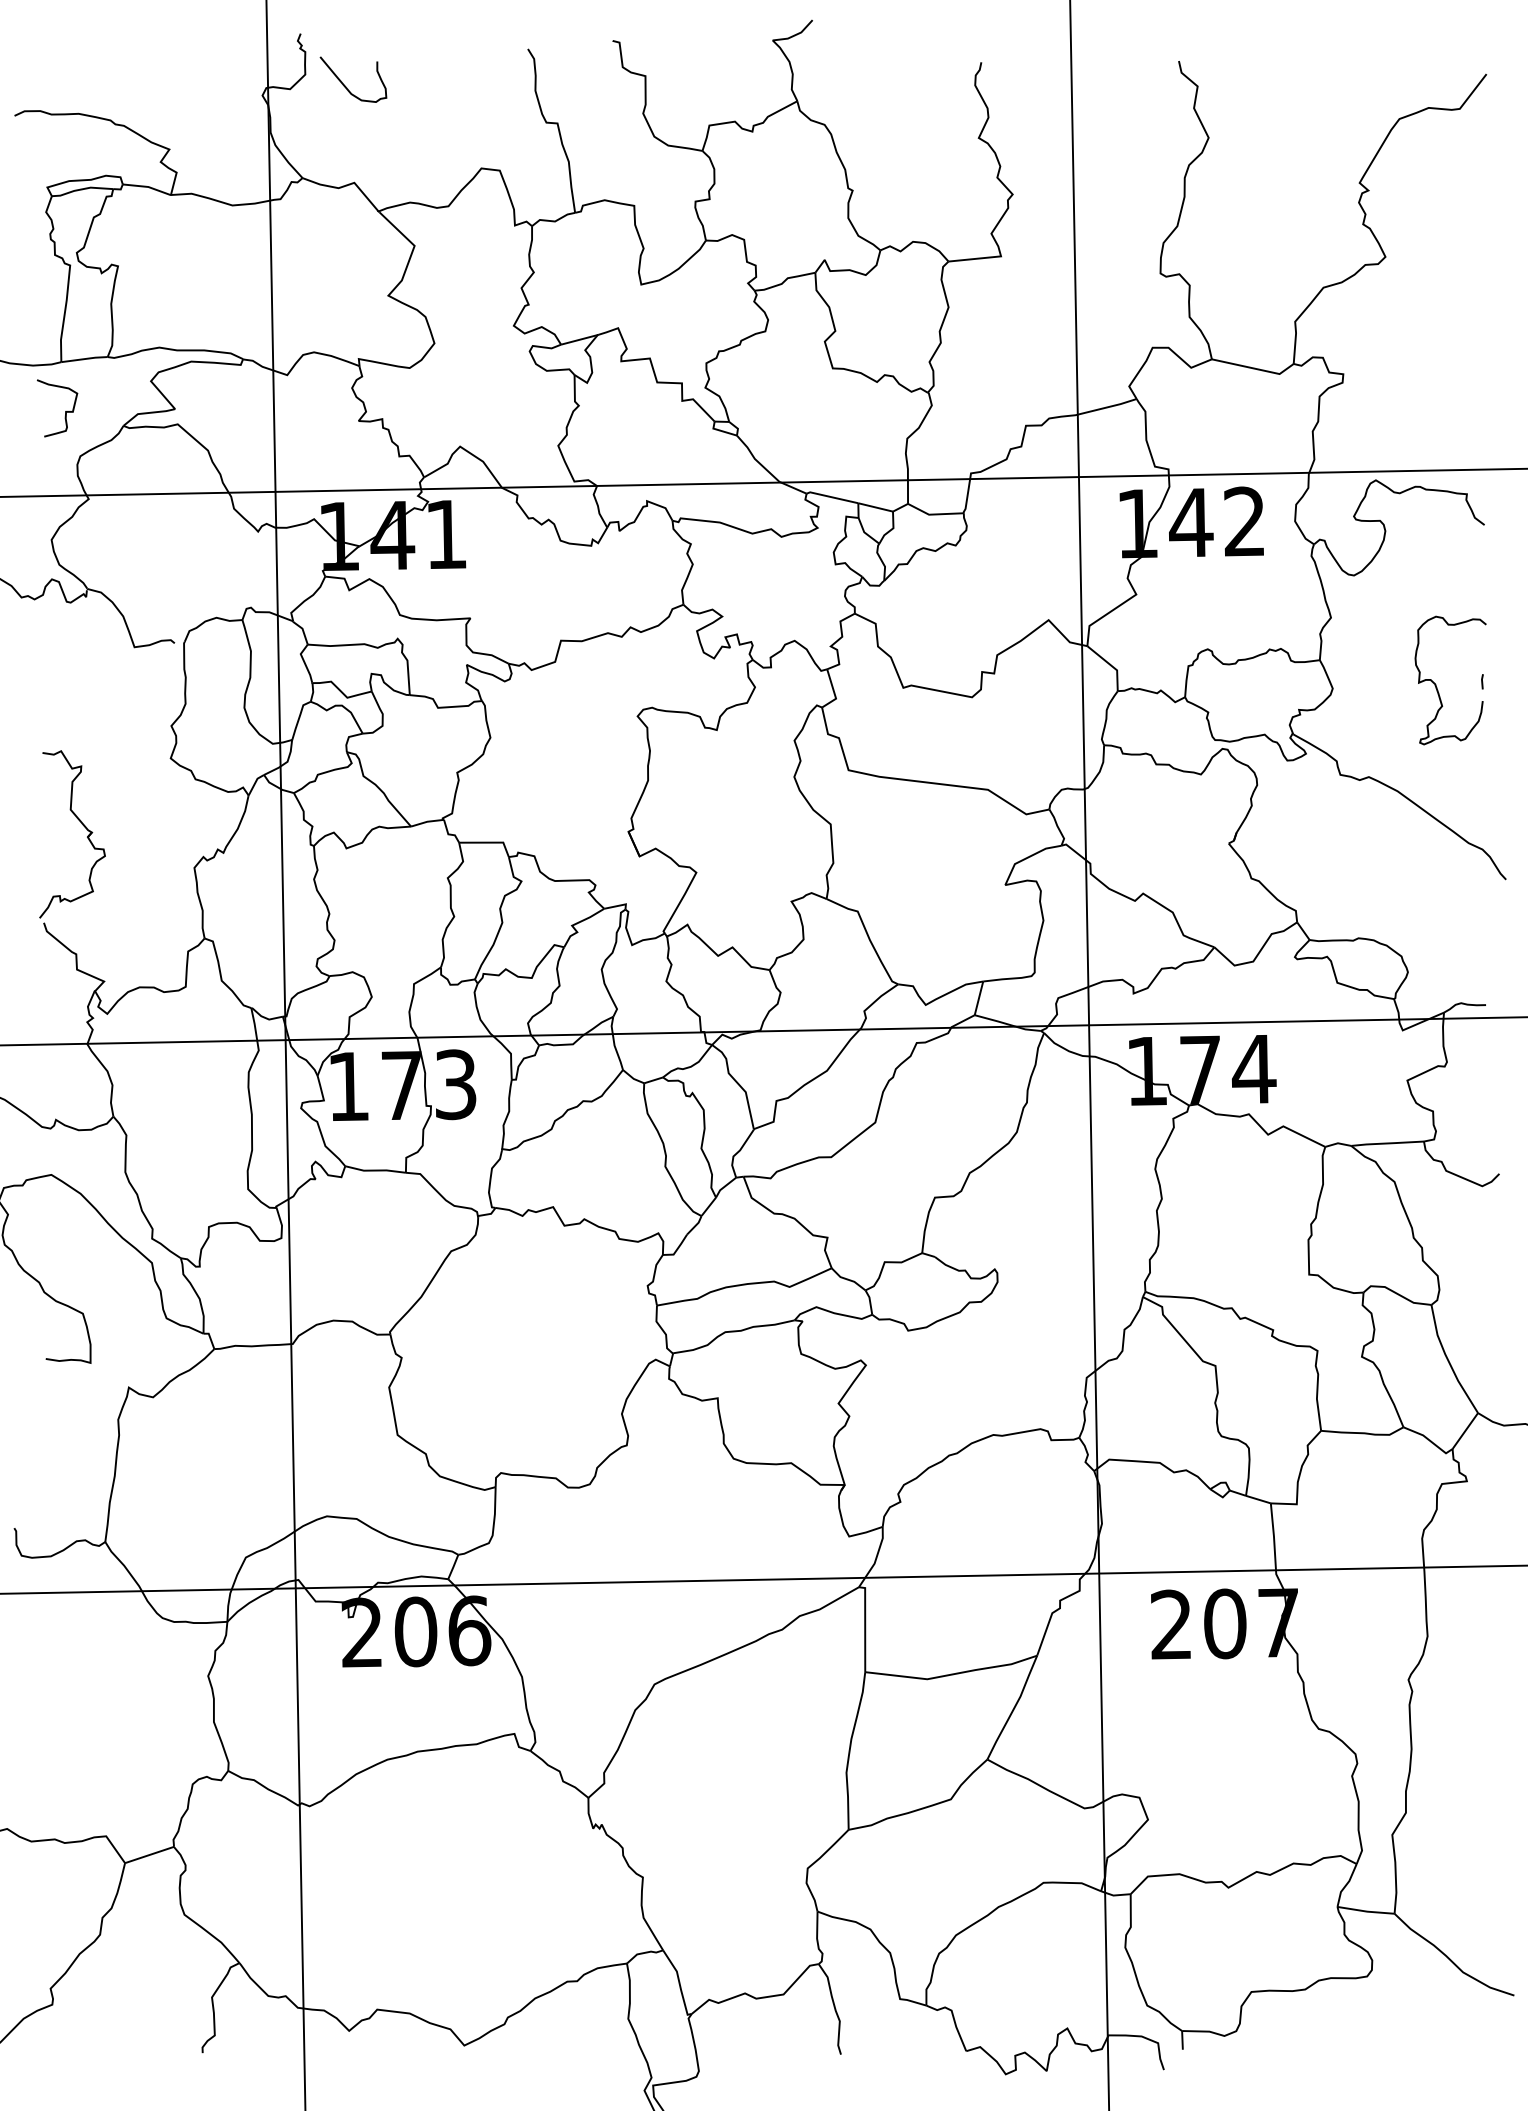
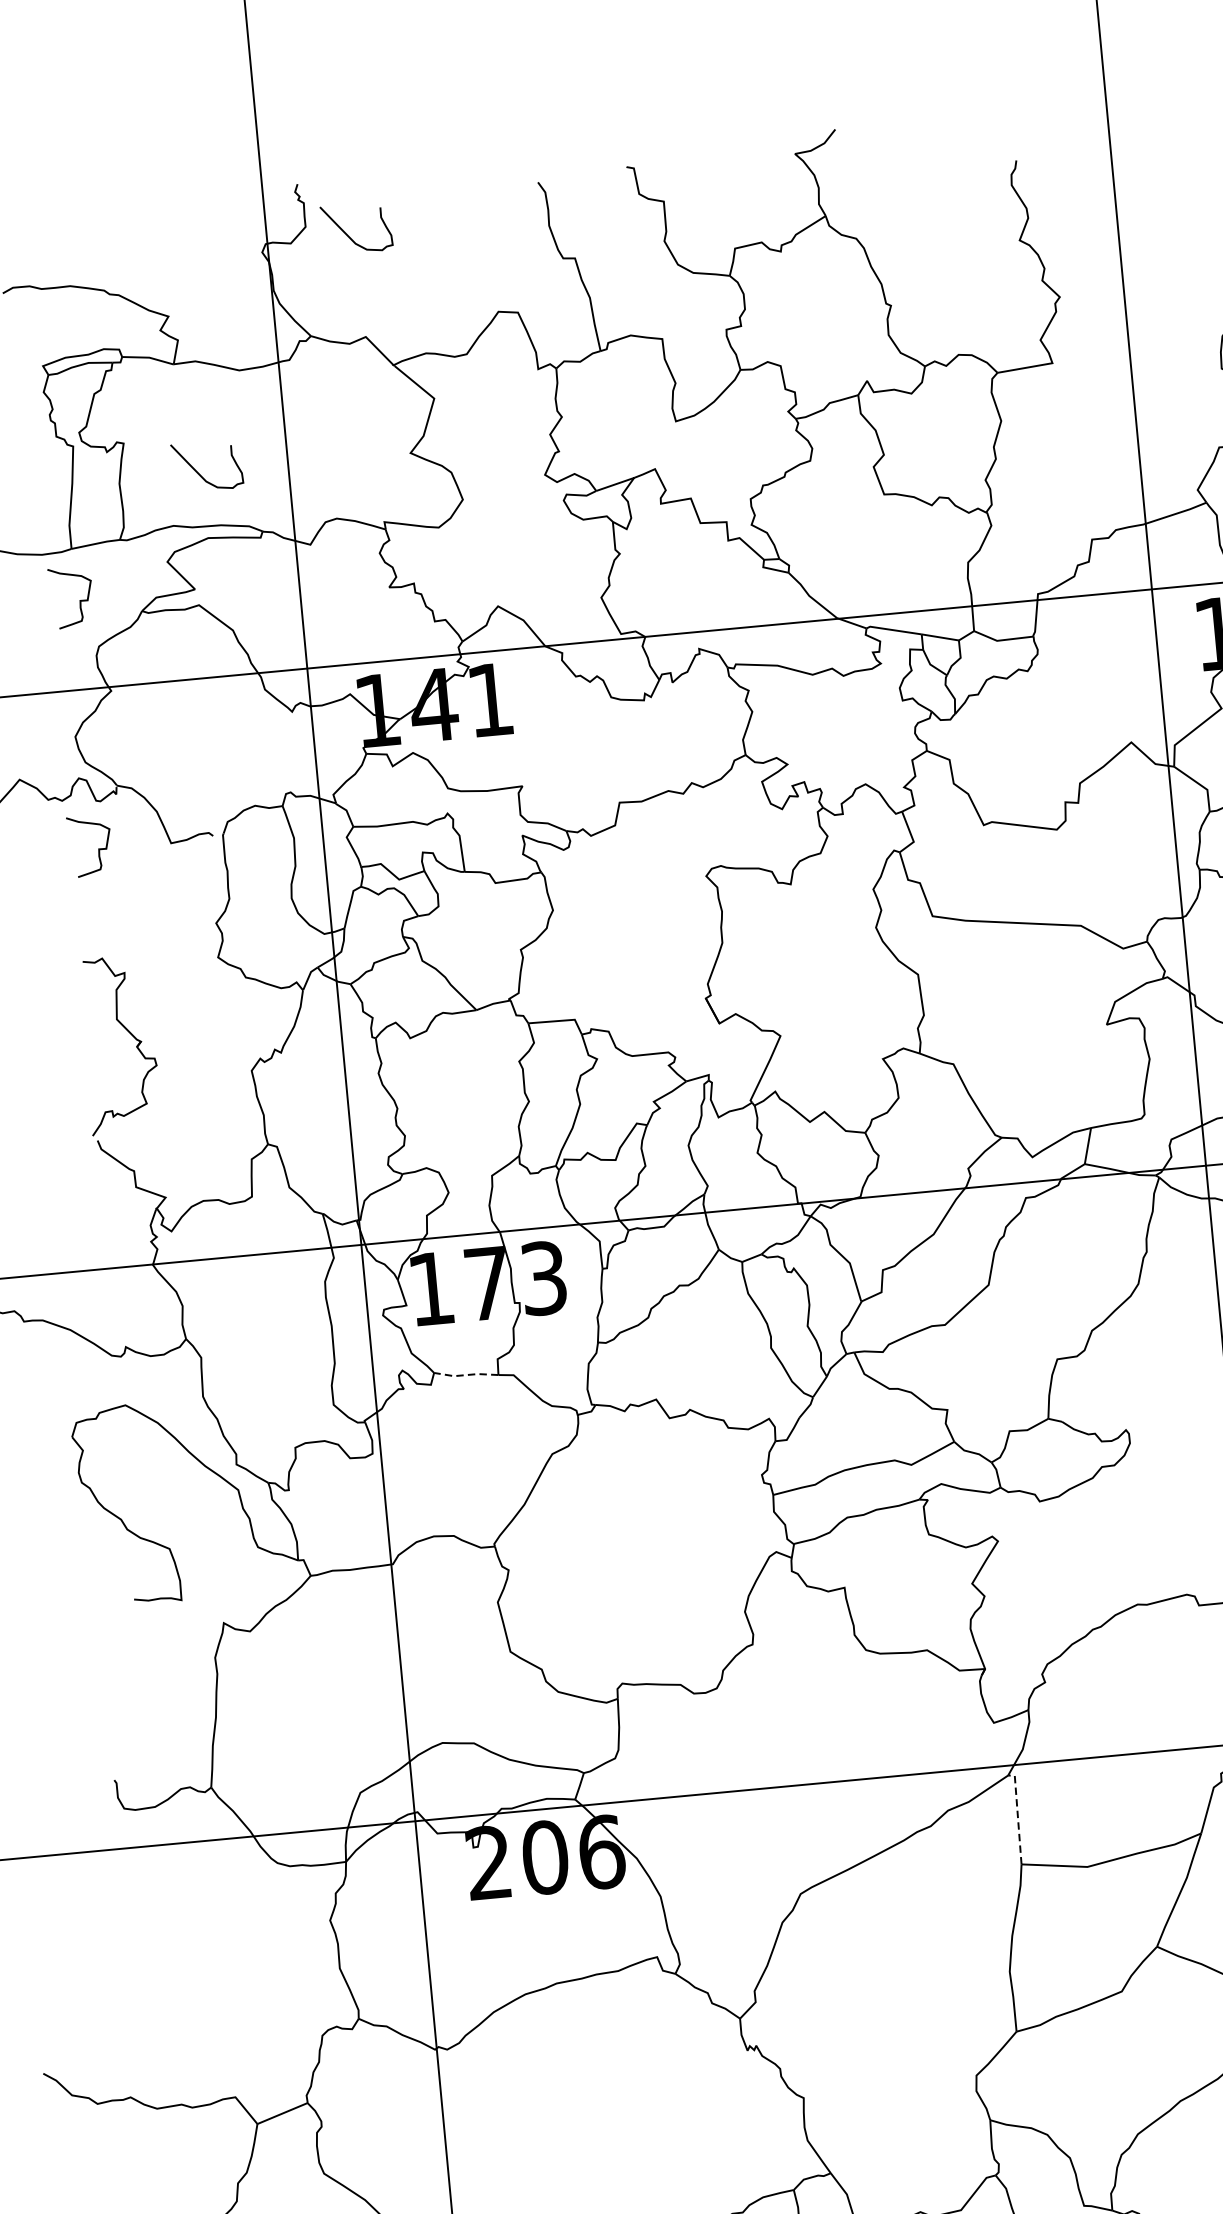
curve: (188, 300) -> (200, 473), added
curve: (65, 647) -> (98, 849), added
line: (374, 1170) -> (465, 1375), solid -> dashed
line: (865, 1625) -> (1018, 1815), solid -> dashed

